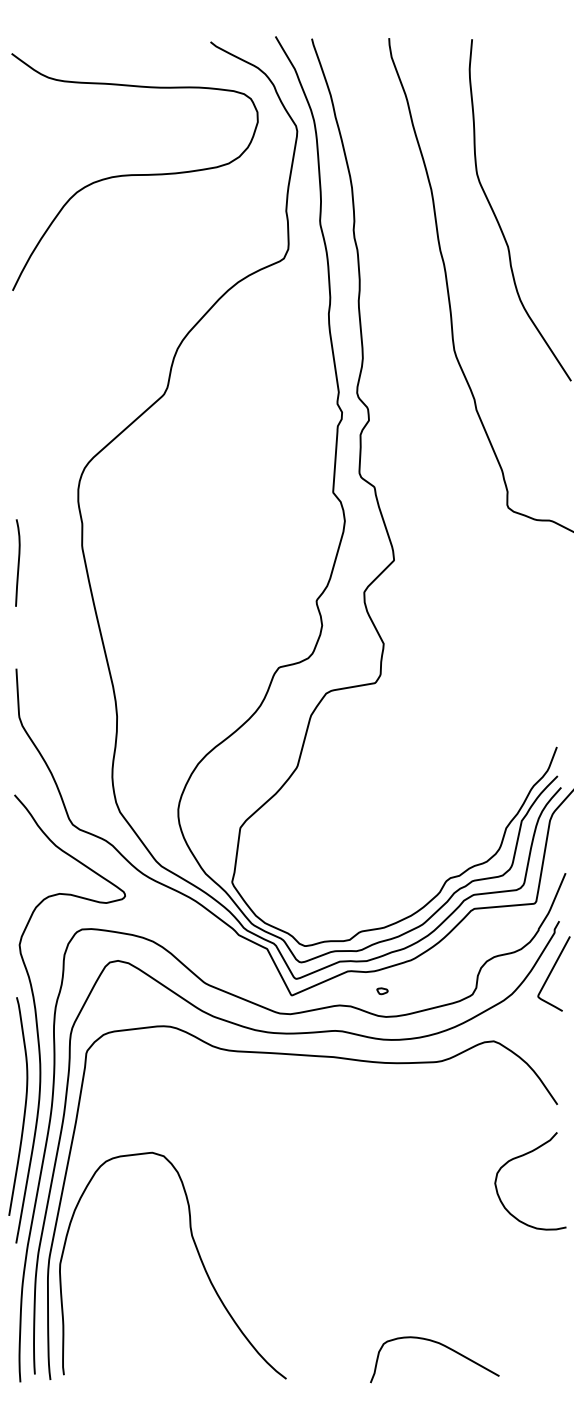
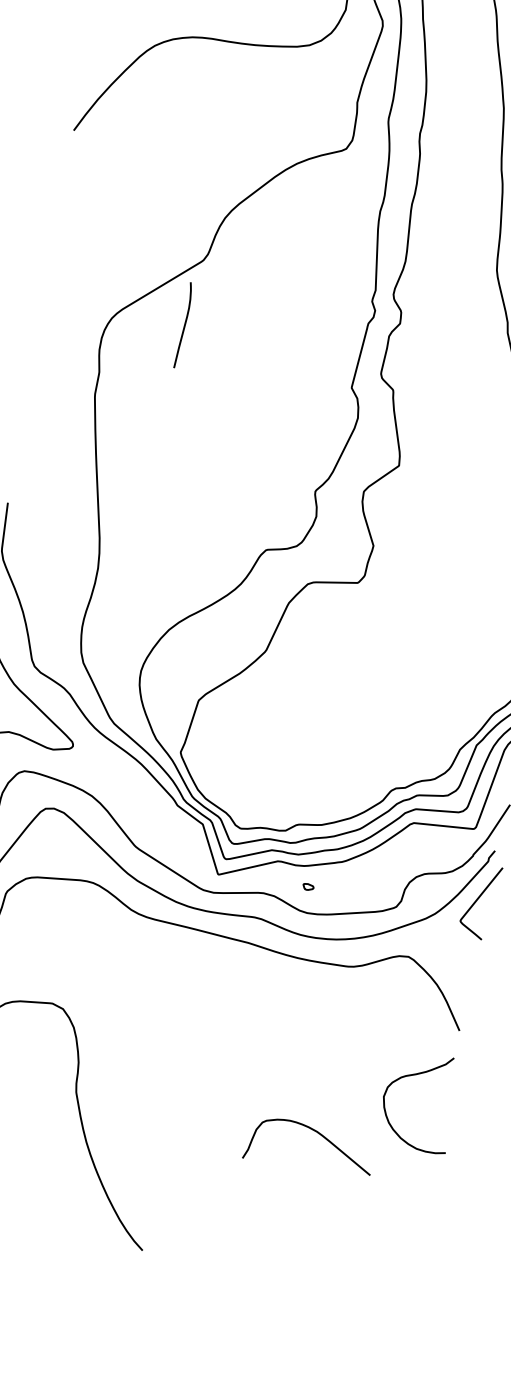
curve: (17, 562) -> (183, 324), moved
curve: (441, 1345) -> (319, 1134), moved

